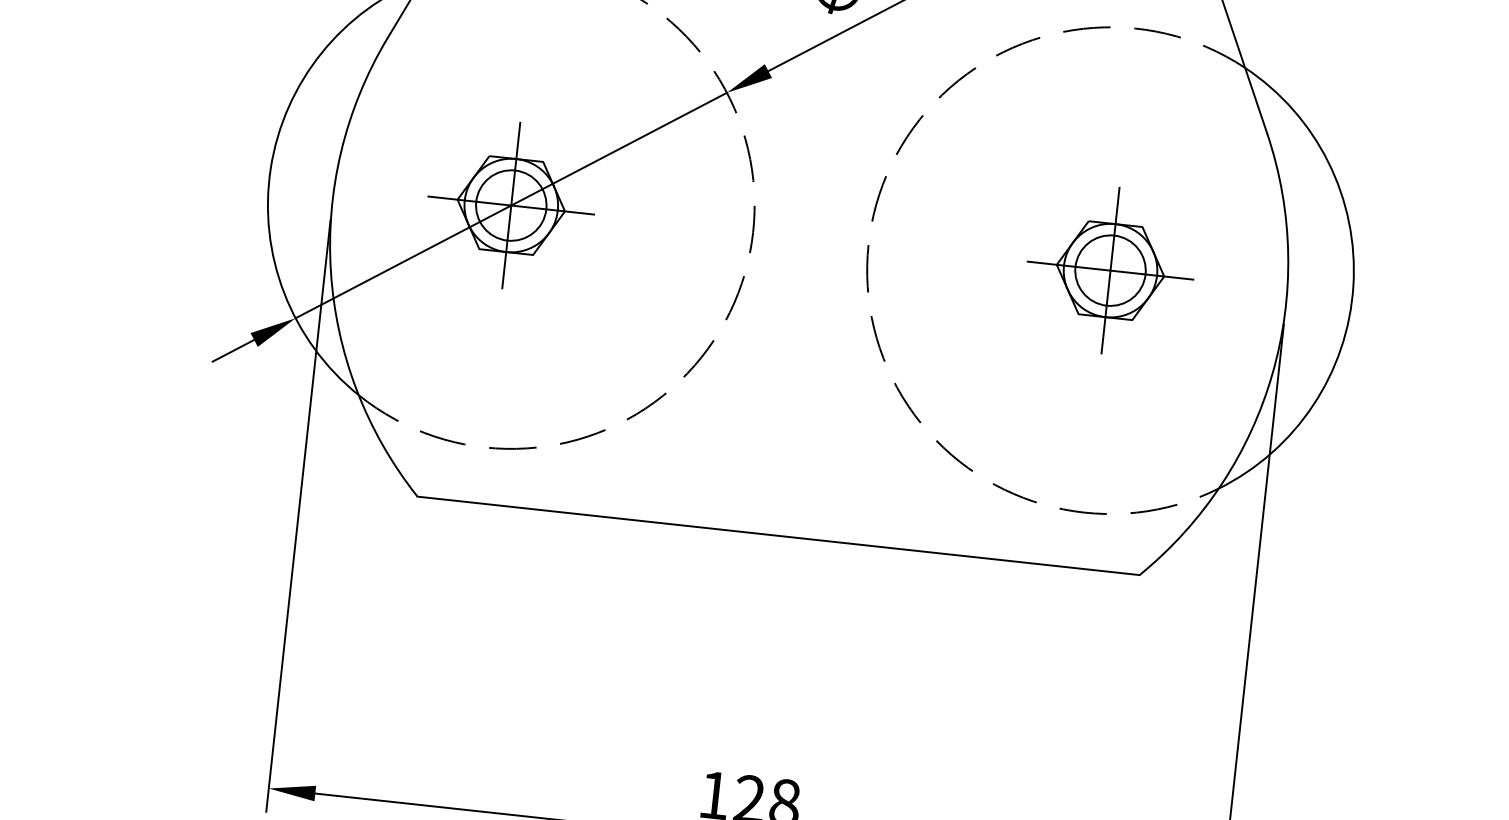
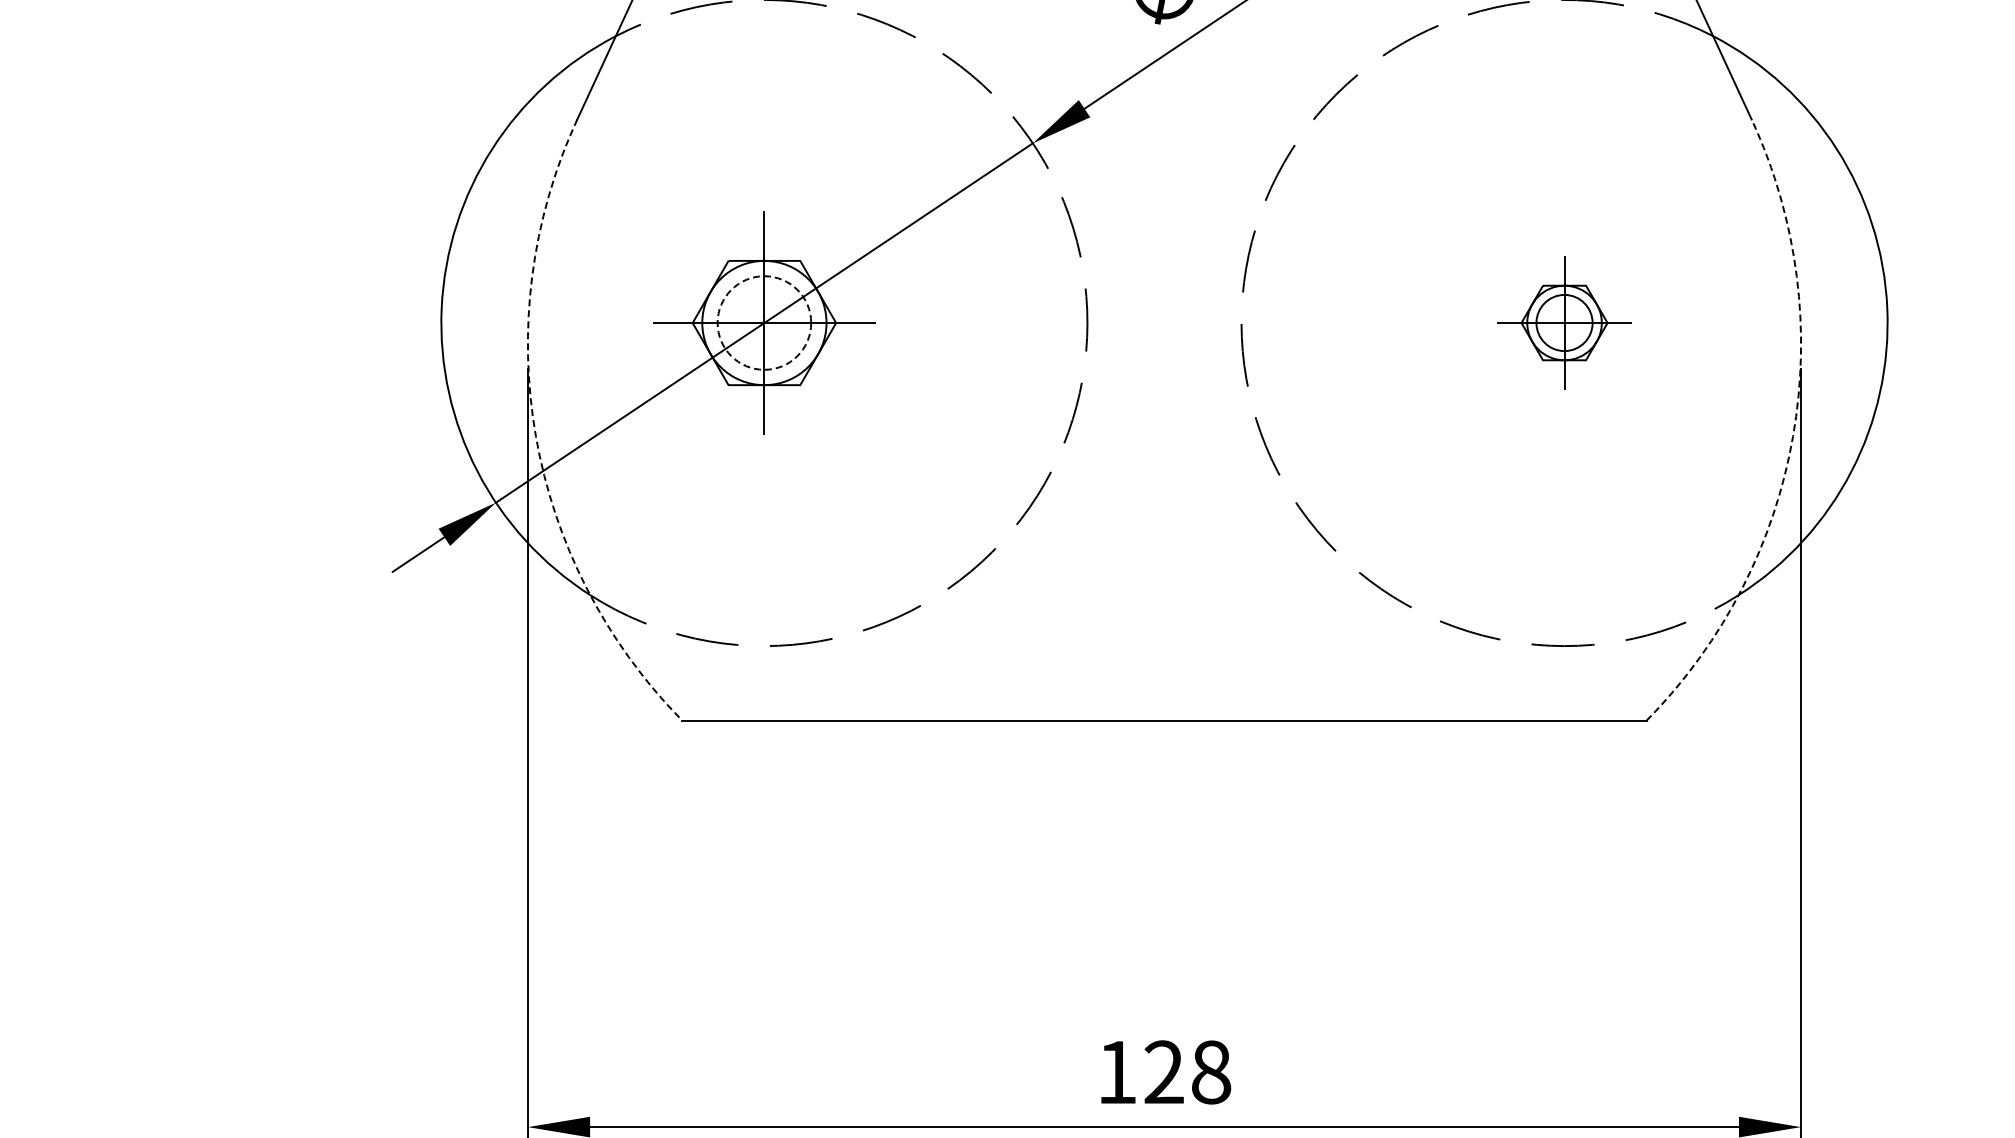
circle: (511, 205) -> (764, 322), solid -> dashed
part: (1110, 270) -> (1564, 322), size x0.6
arc: (330, 271) -> (535, 436), solid -> dashed
arc: (1272, 374) -> (1793, 436), solid -> dashed

